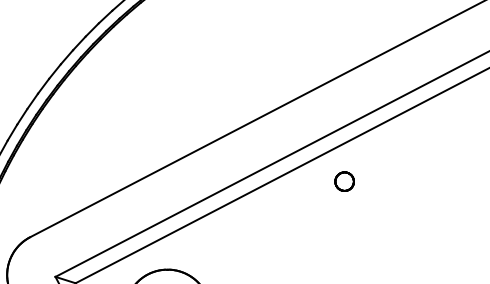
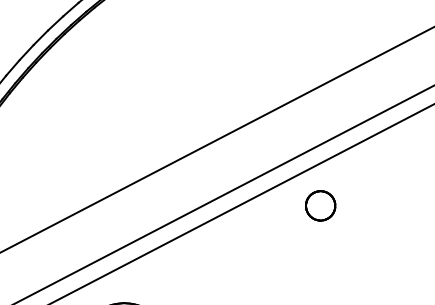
part: (344, 181) -> (320, 205), size x1.43

